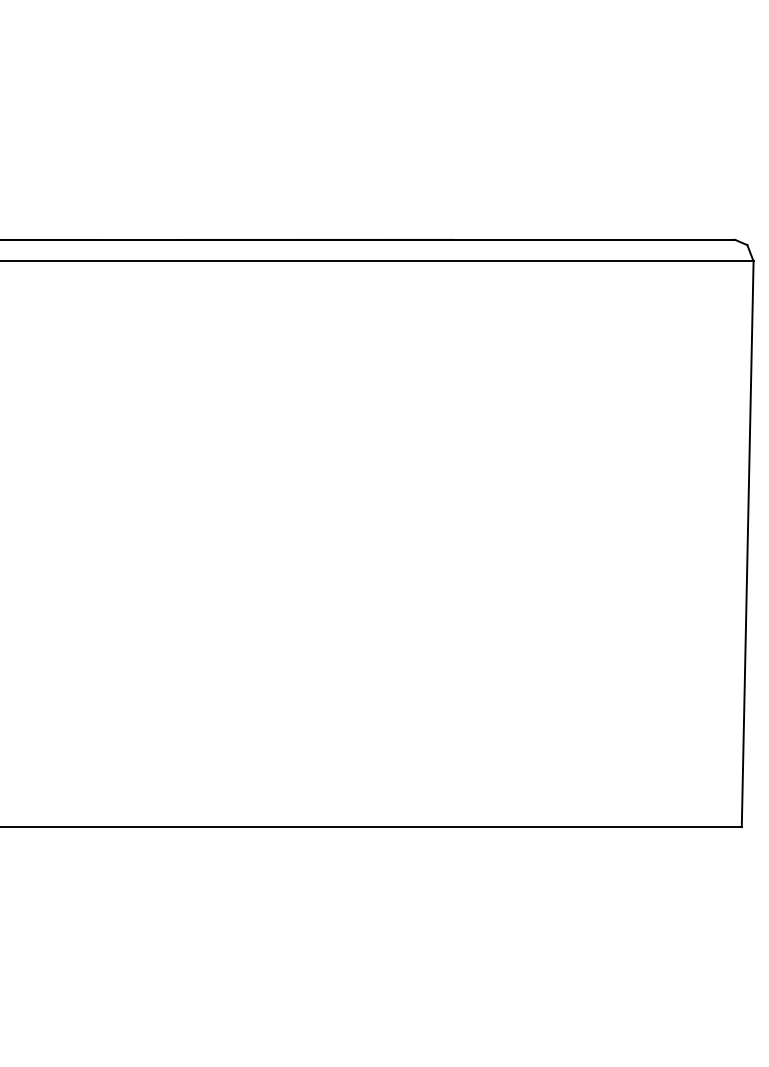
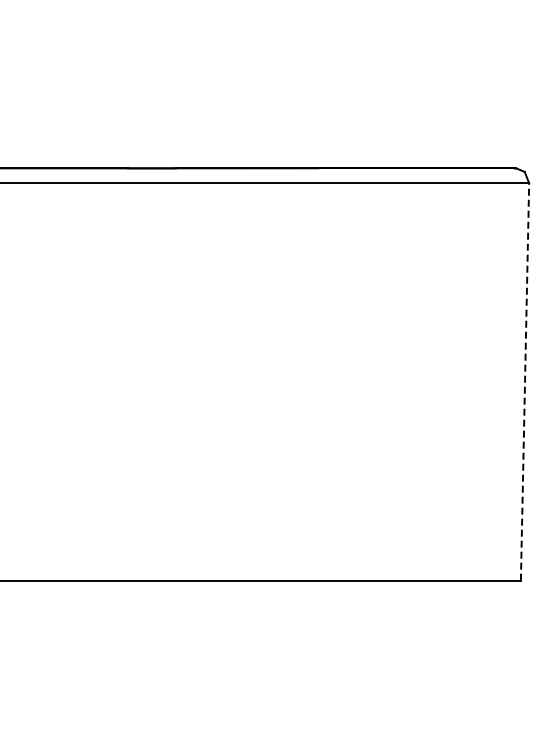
line: (748, 544) -> (525, 382), solid -> dashed

